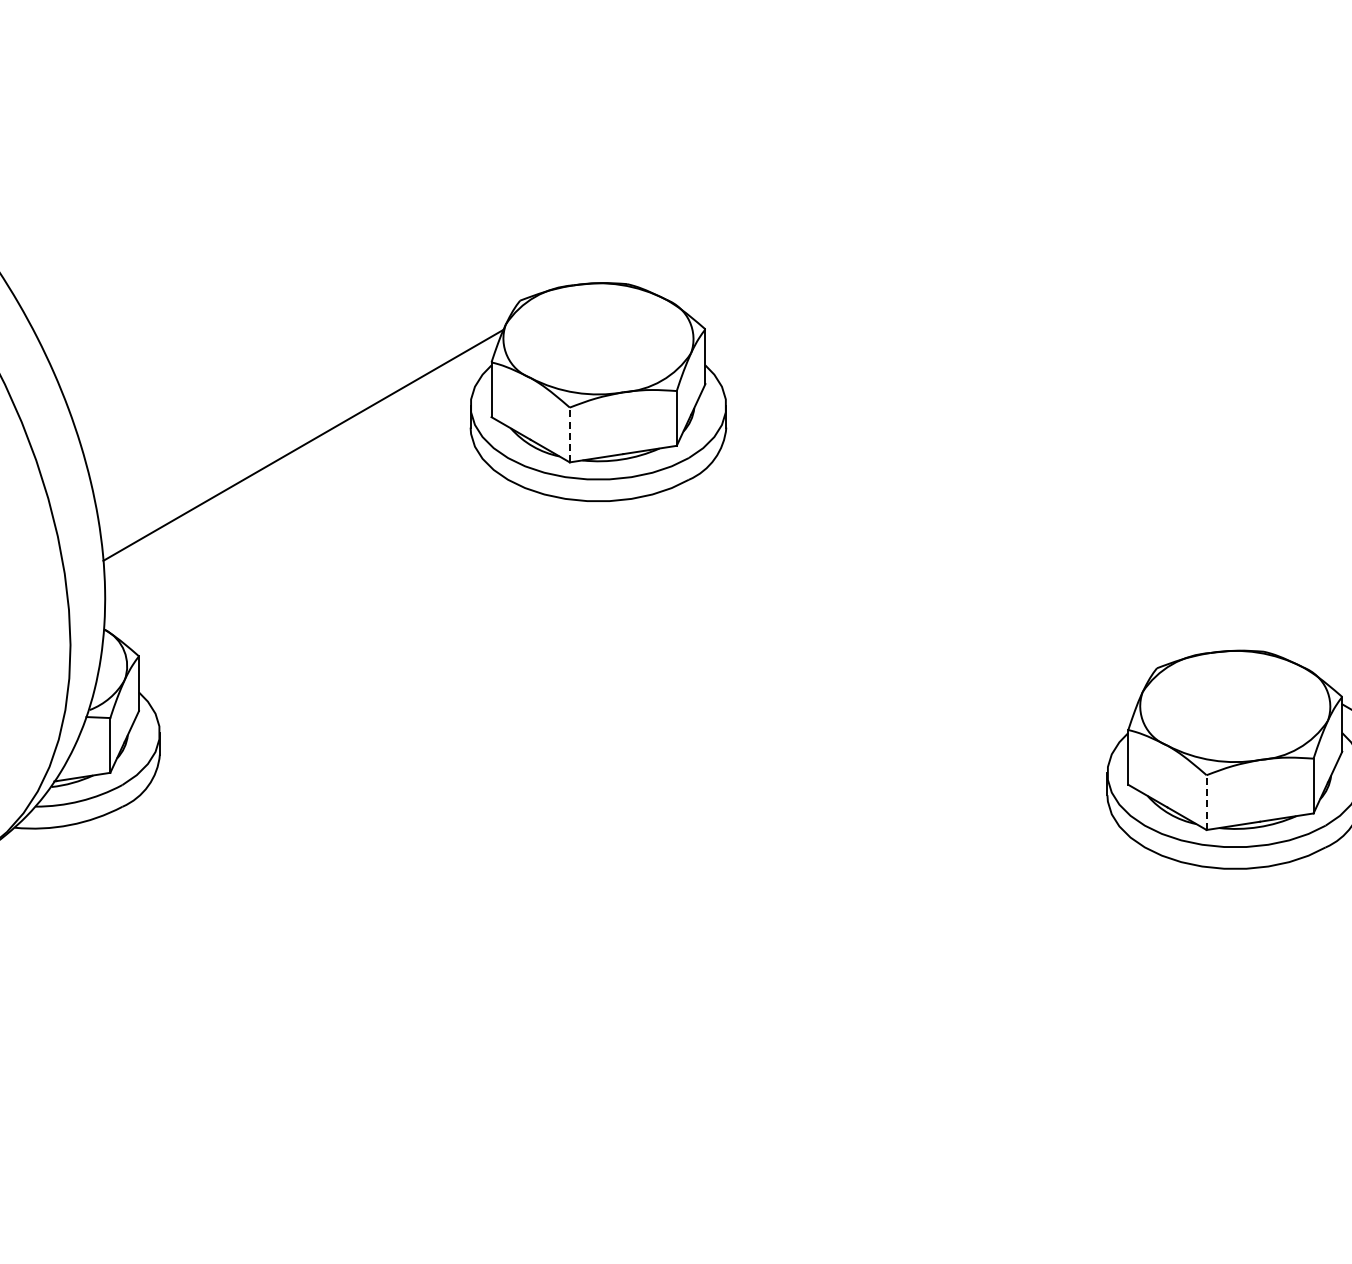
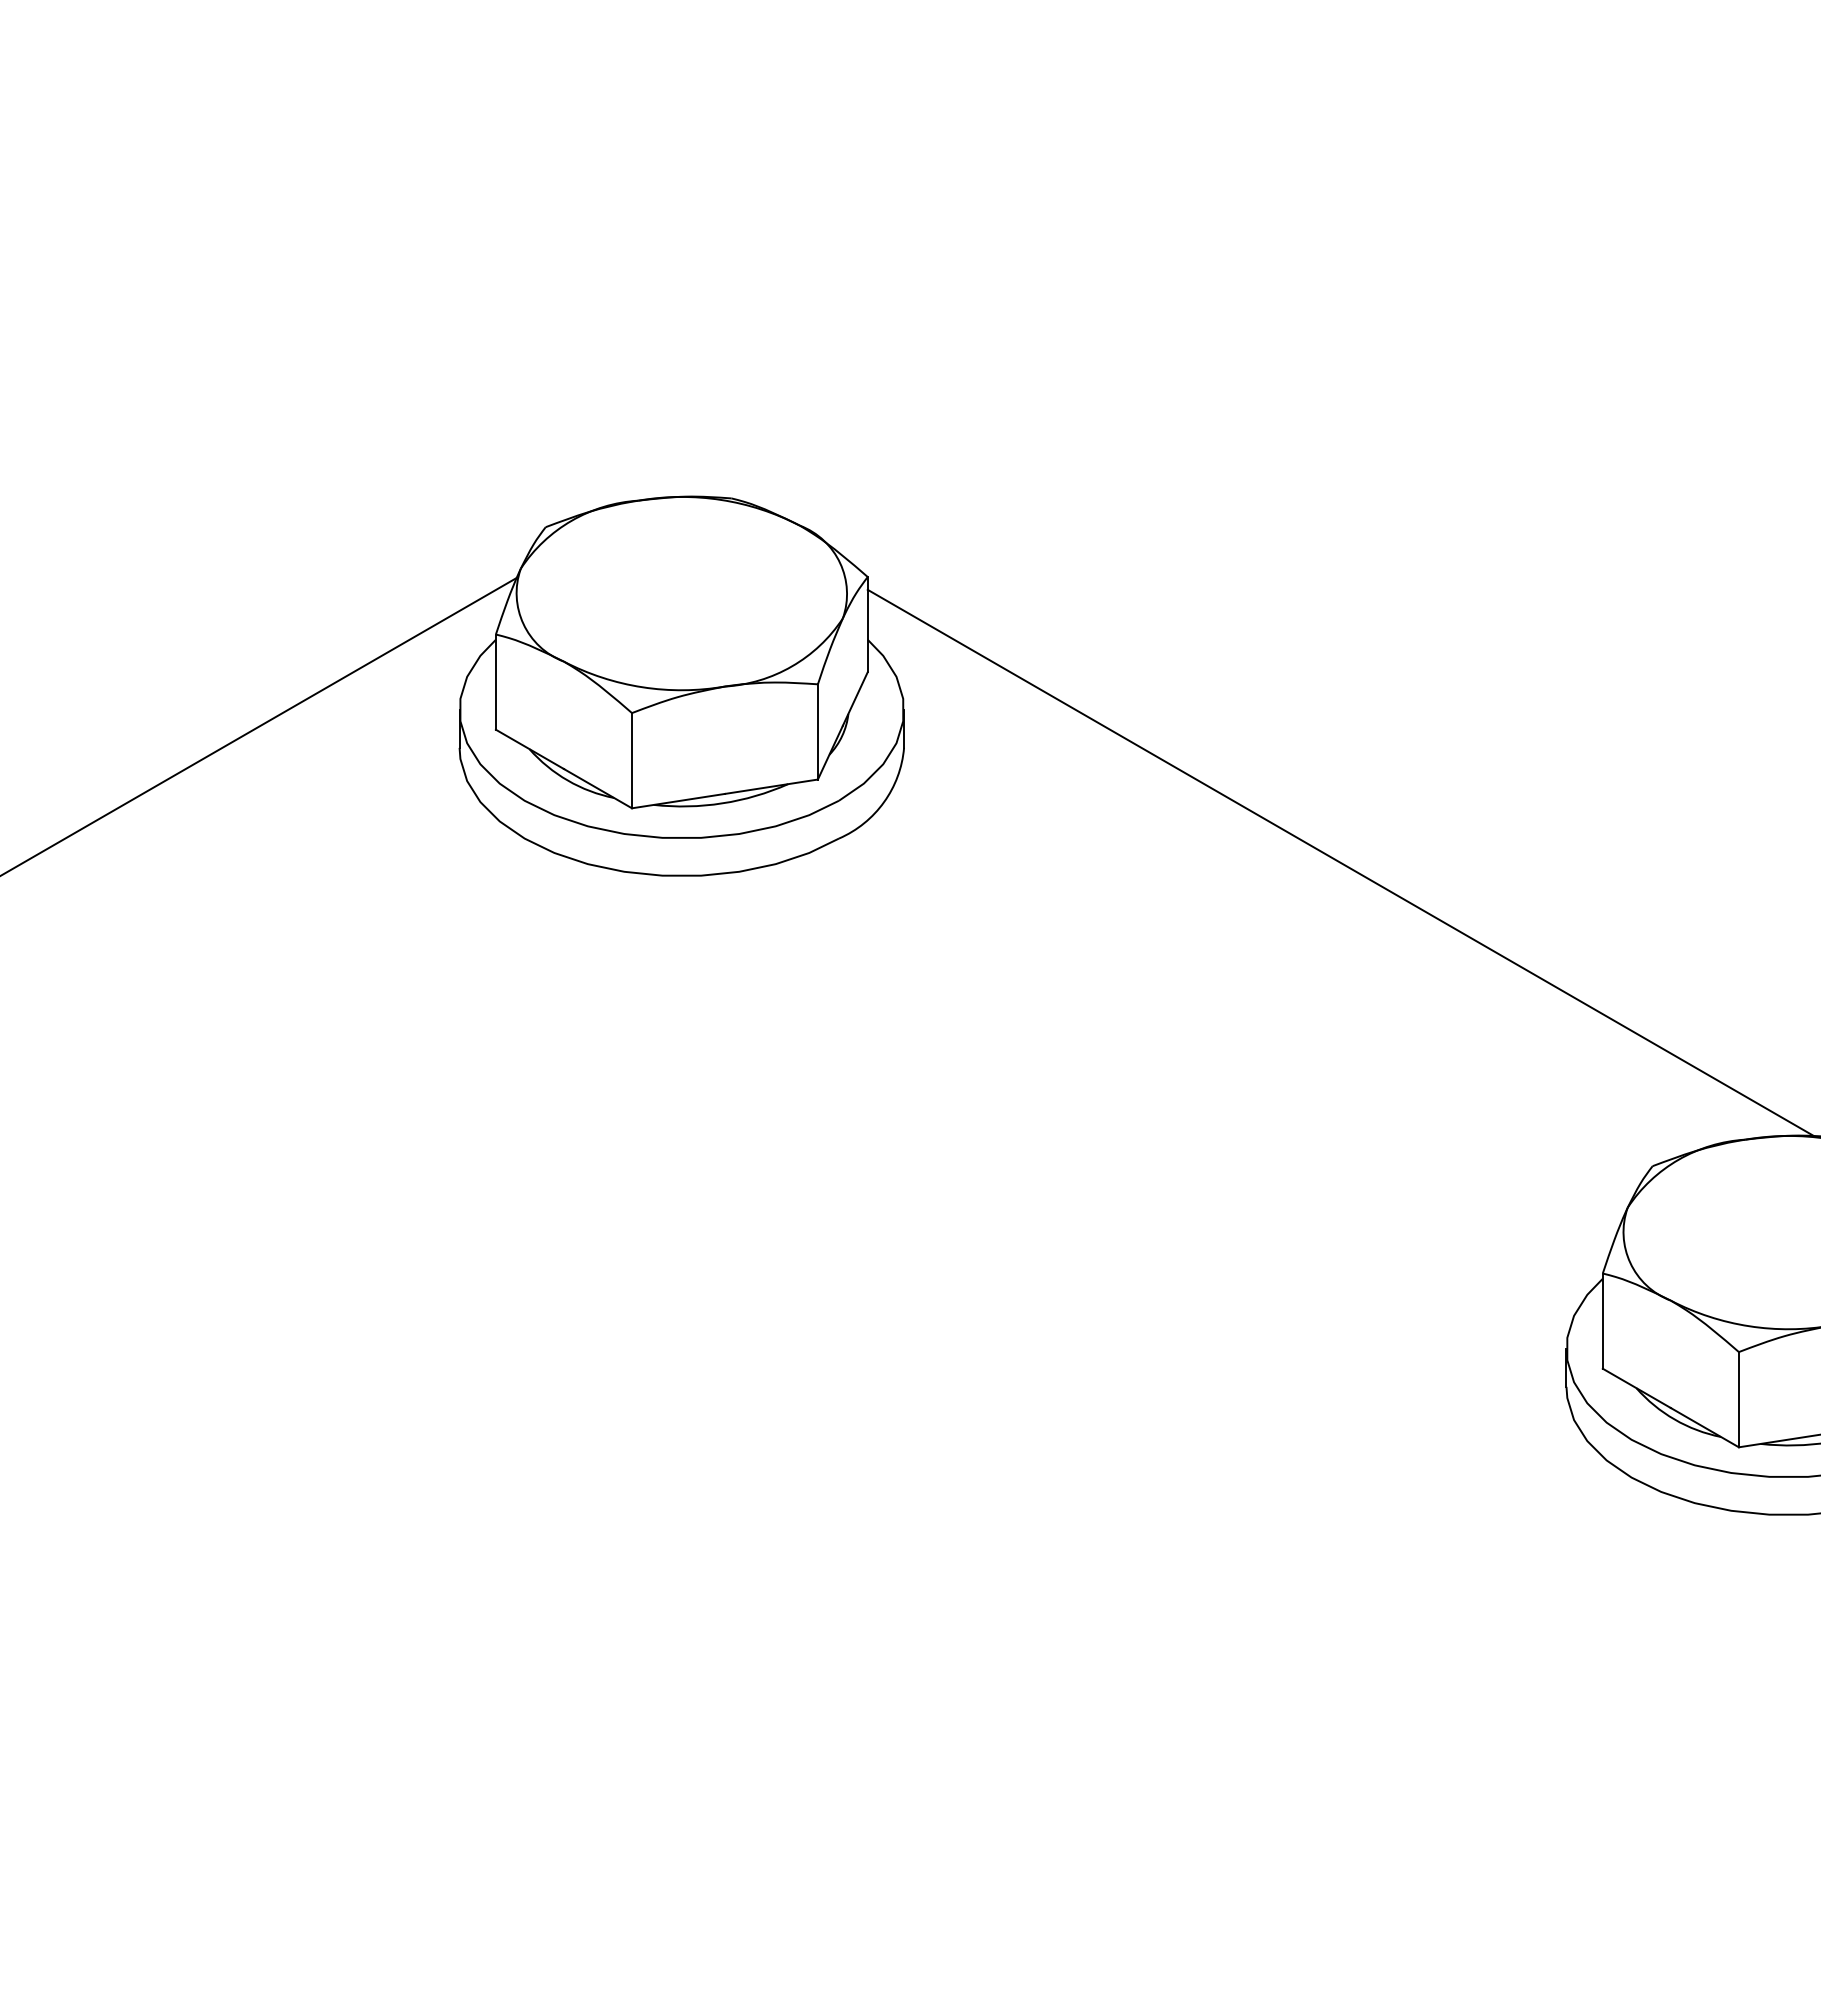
line: (569, 434) -> (631, 759), dashed -> solid
line: (977, 493) -> (1340, 862), added
line: (1206, 802) -> (1738, 1399), dashed -> solid

